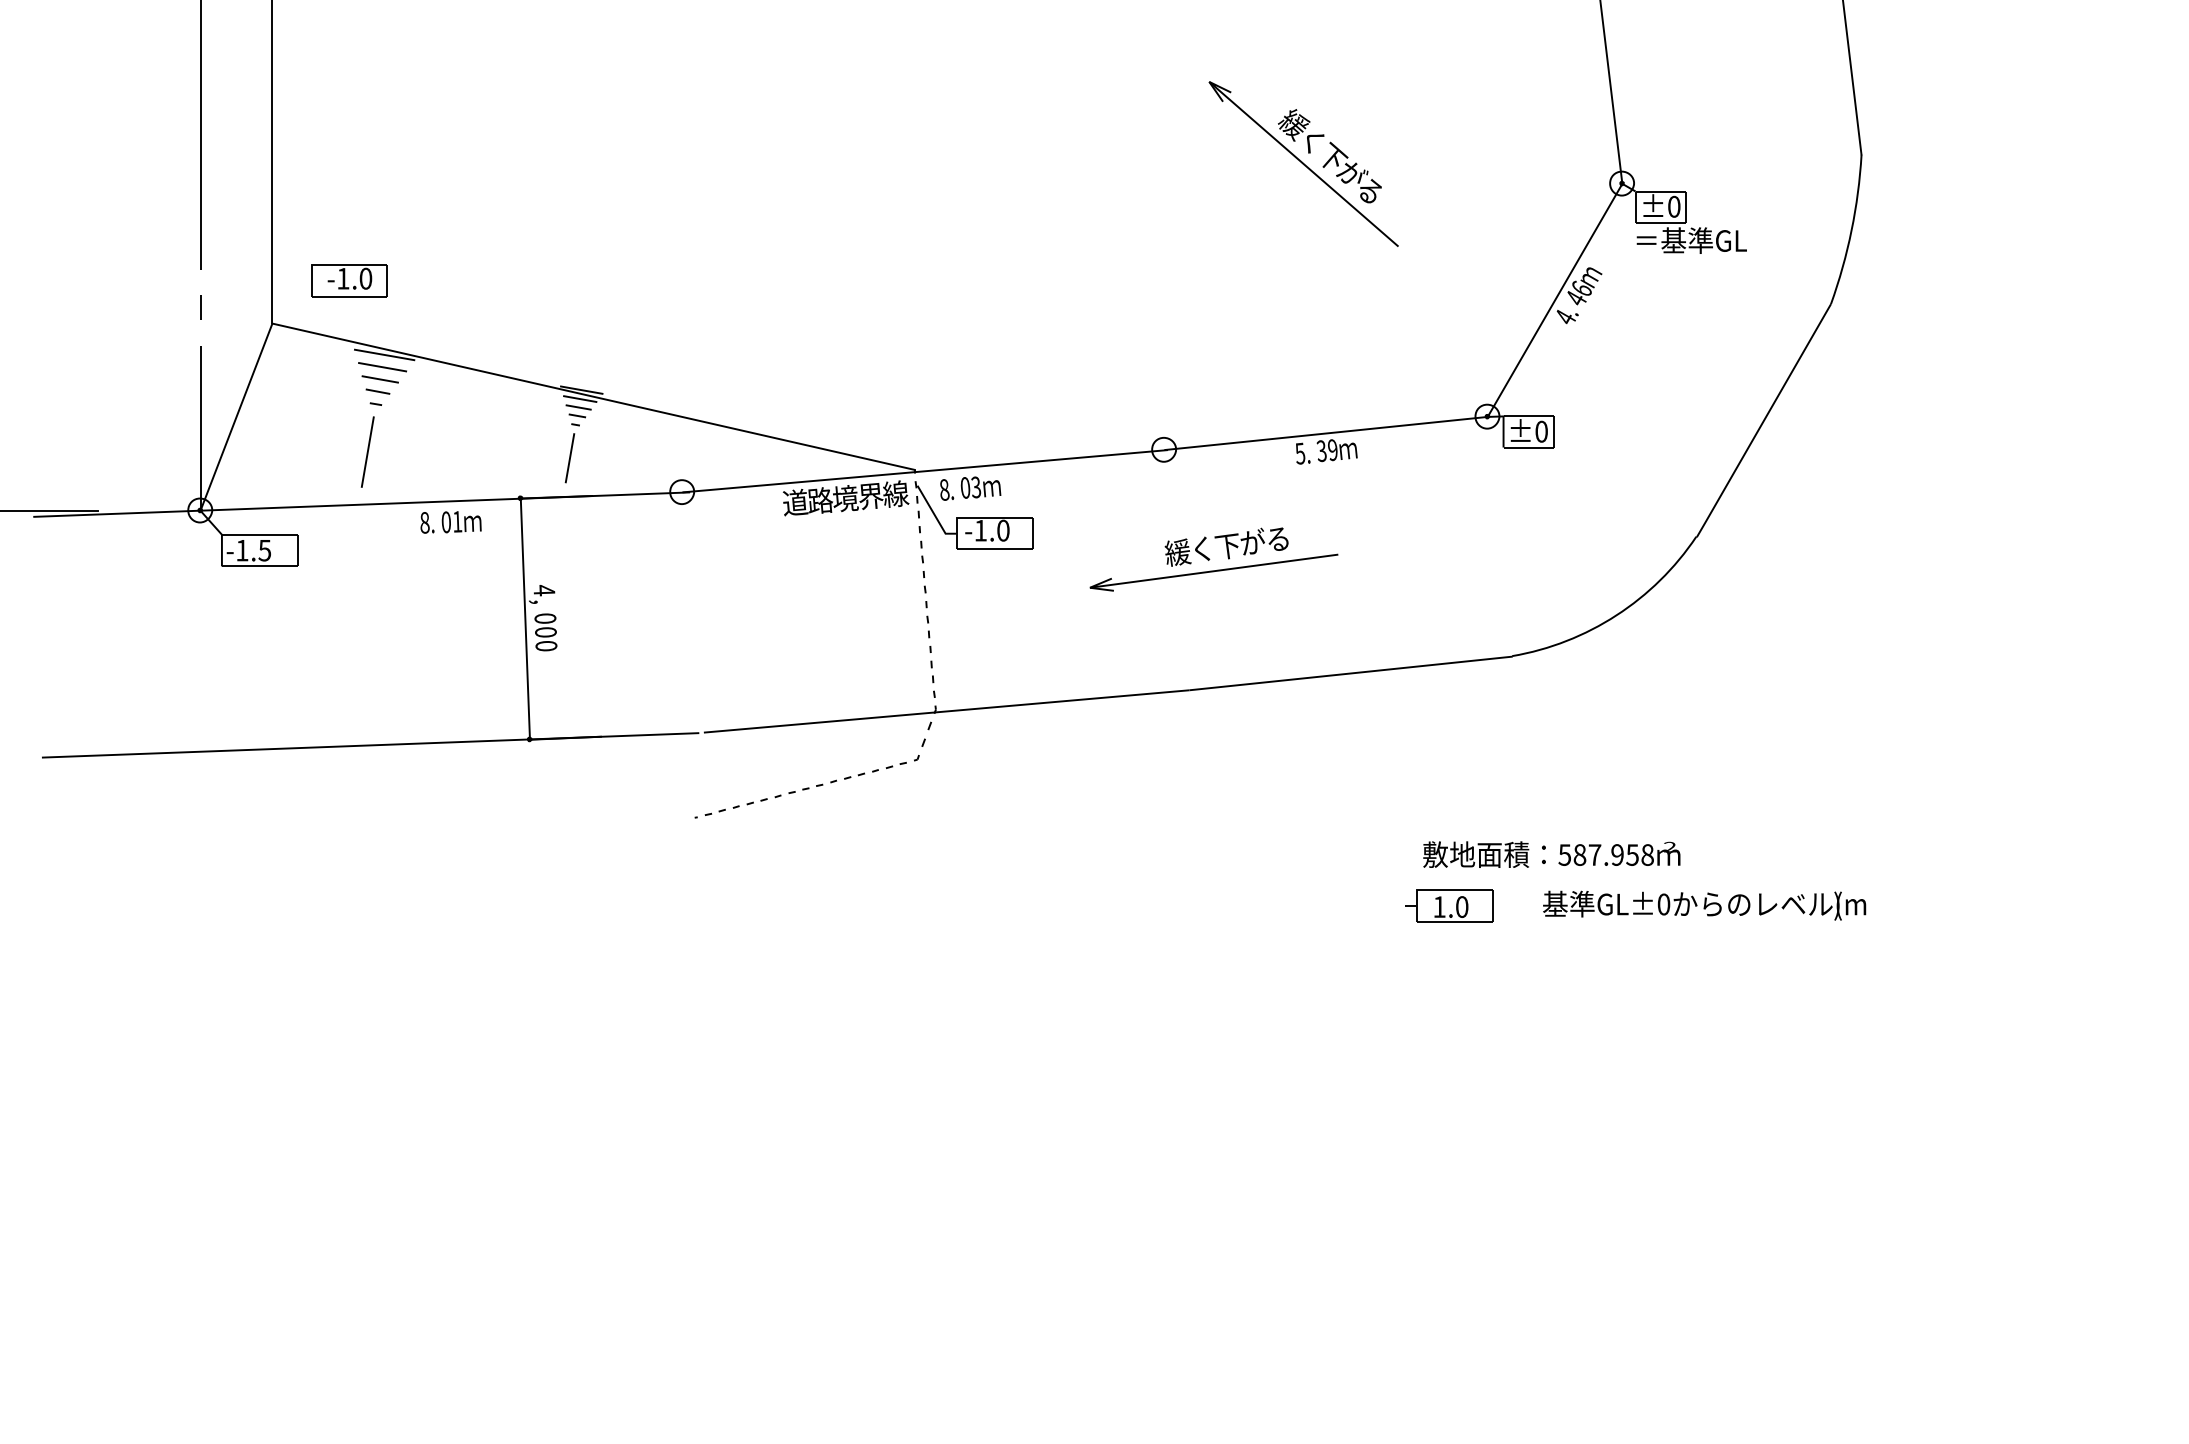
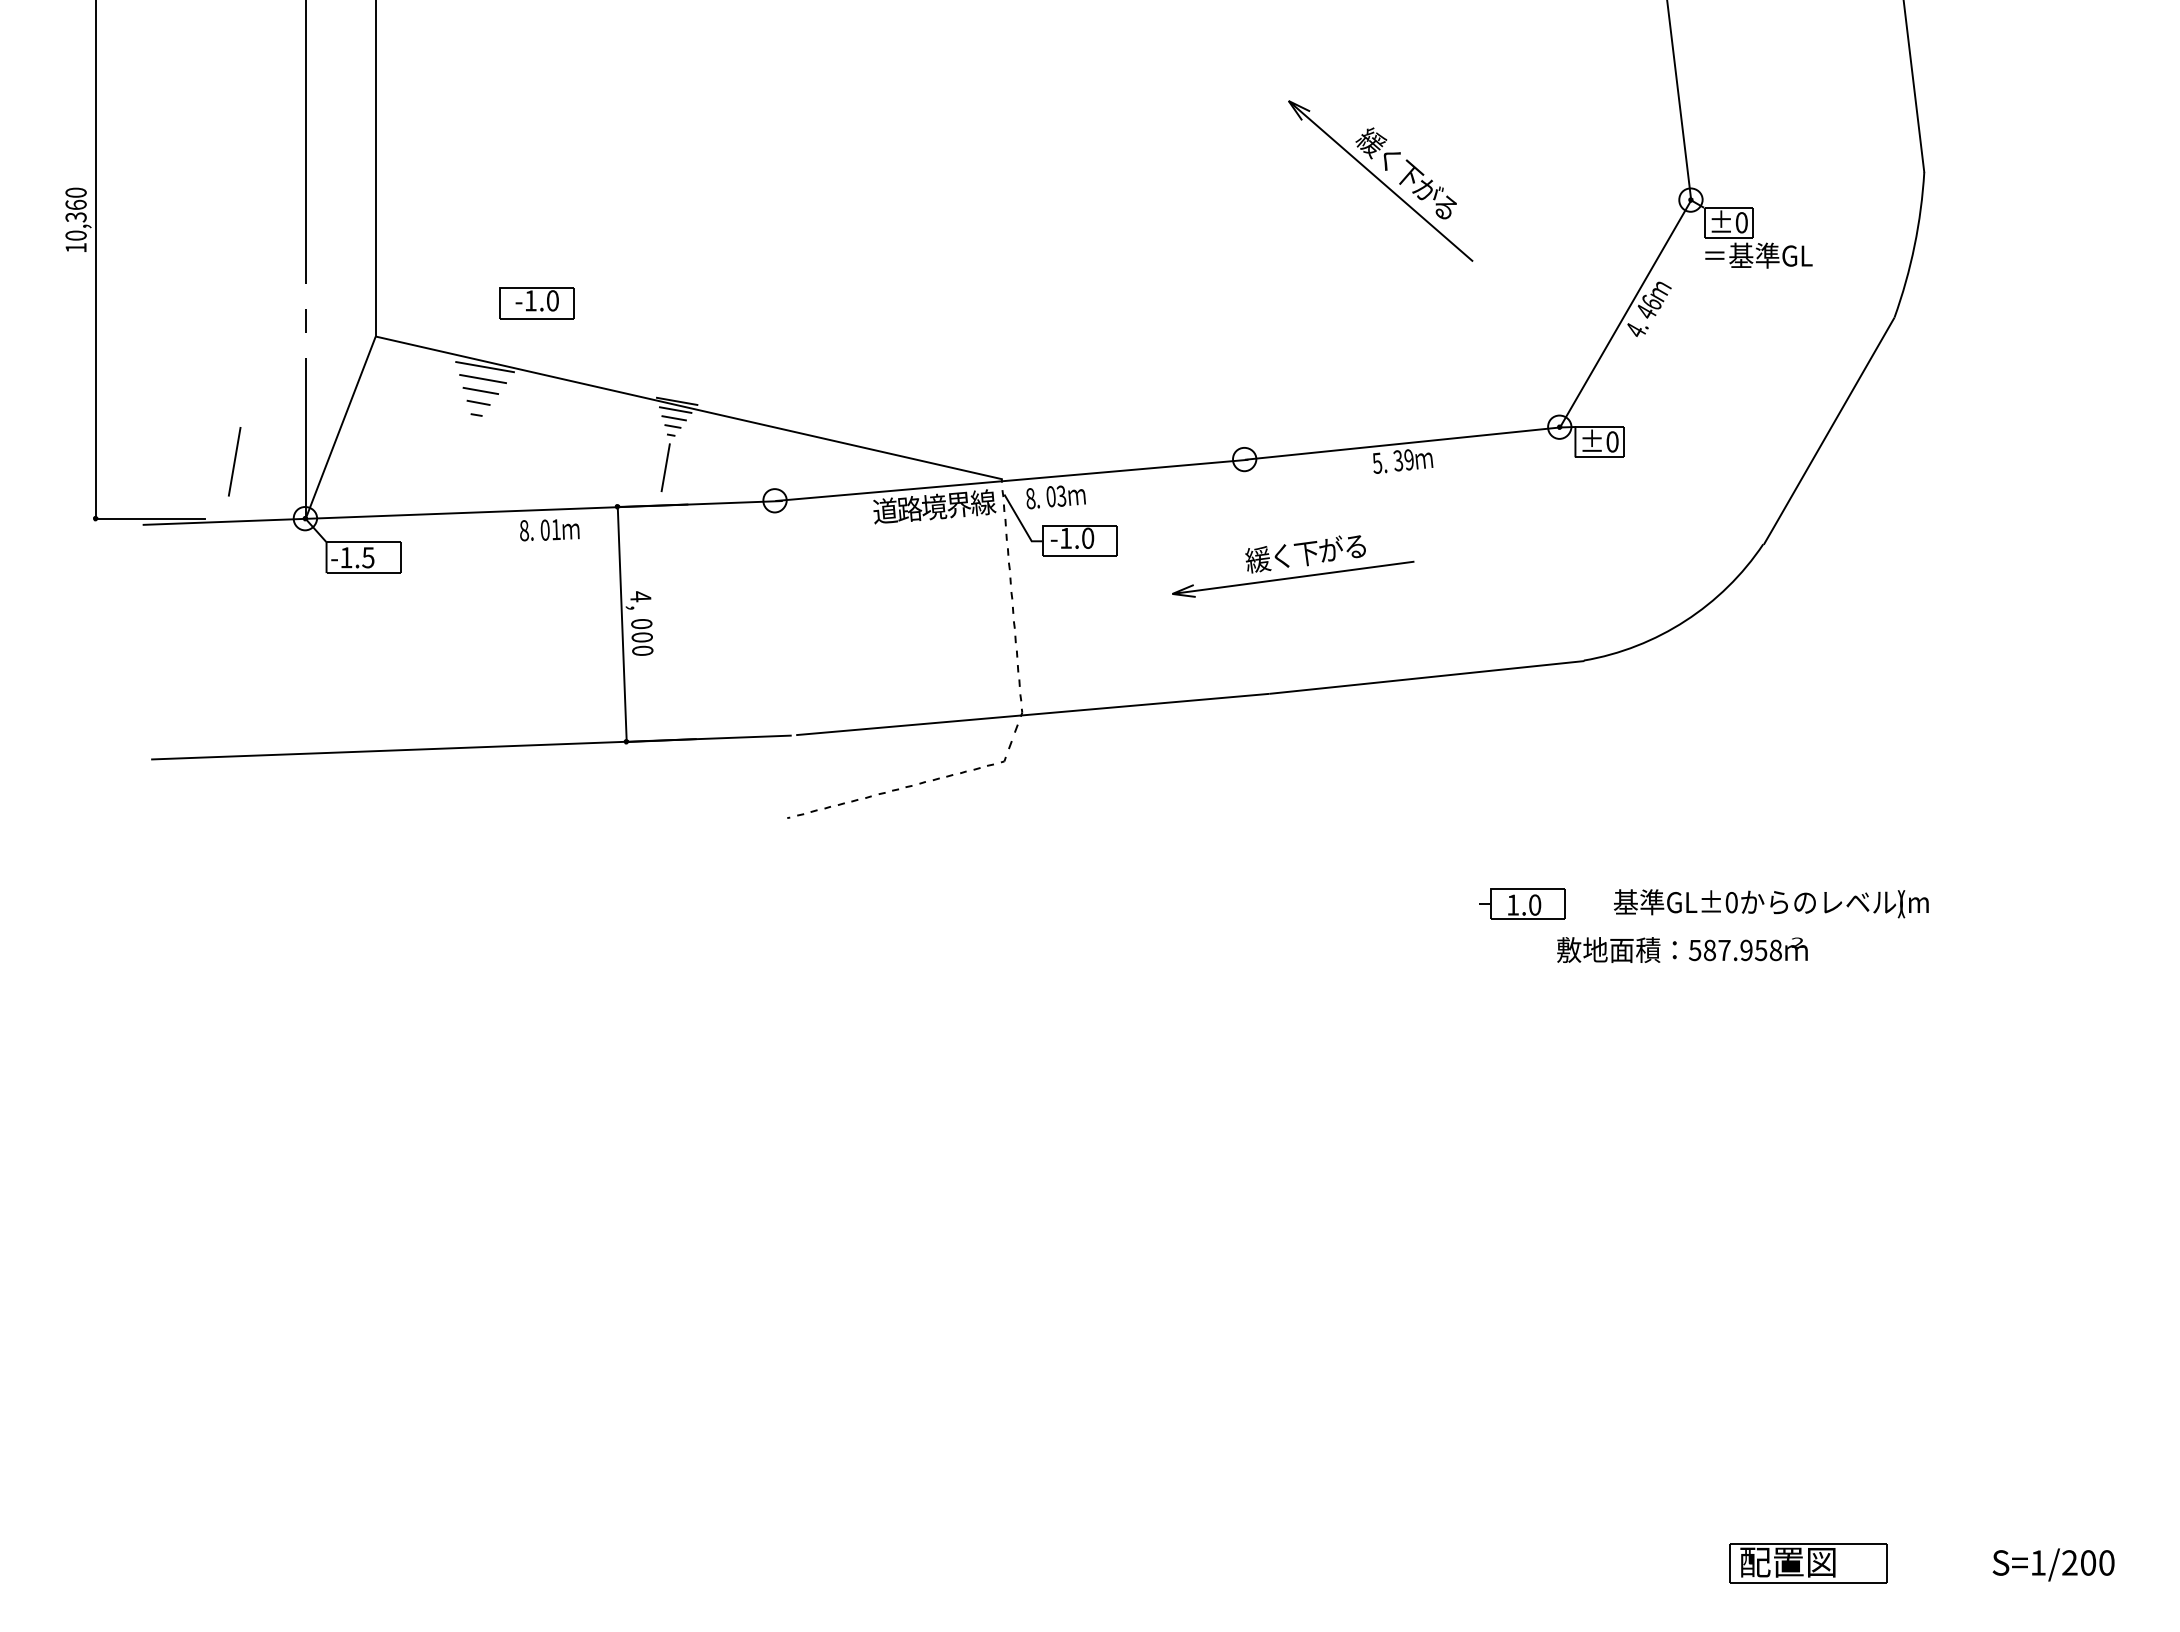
part: (349, 281) -> (536, 303), moved
line: (367, 451) -> (234, 461), moved
text: (1551, 854) -> (1682, 949), moved

